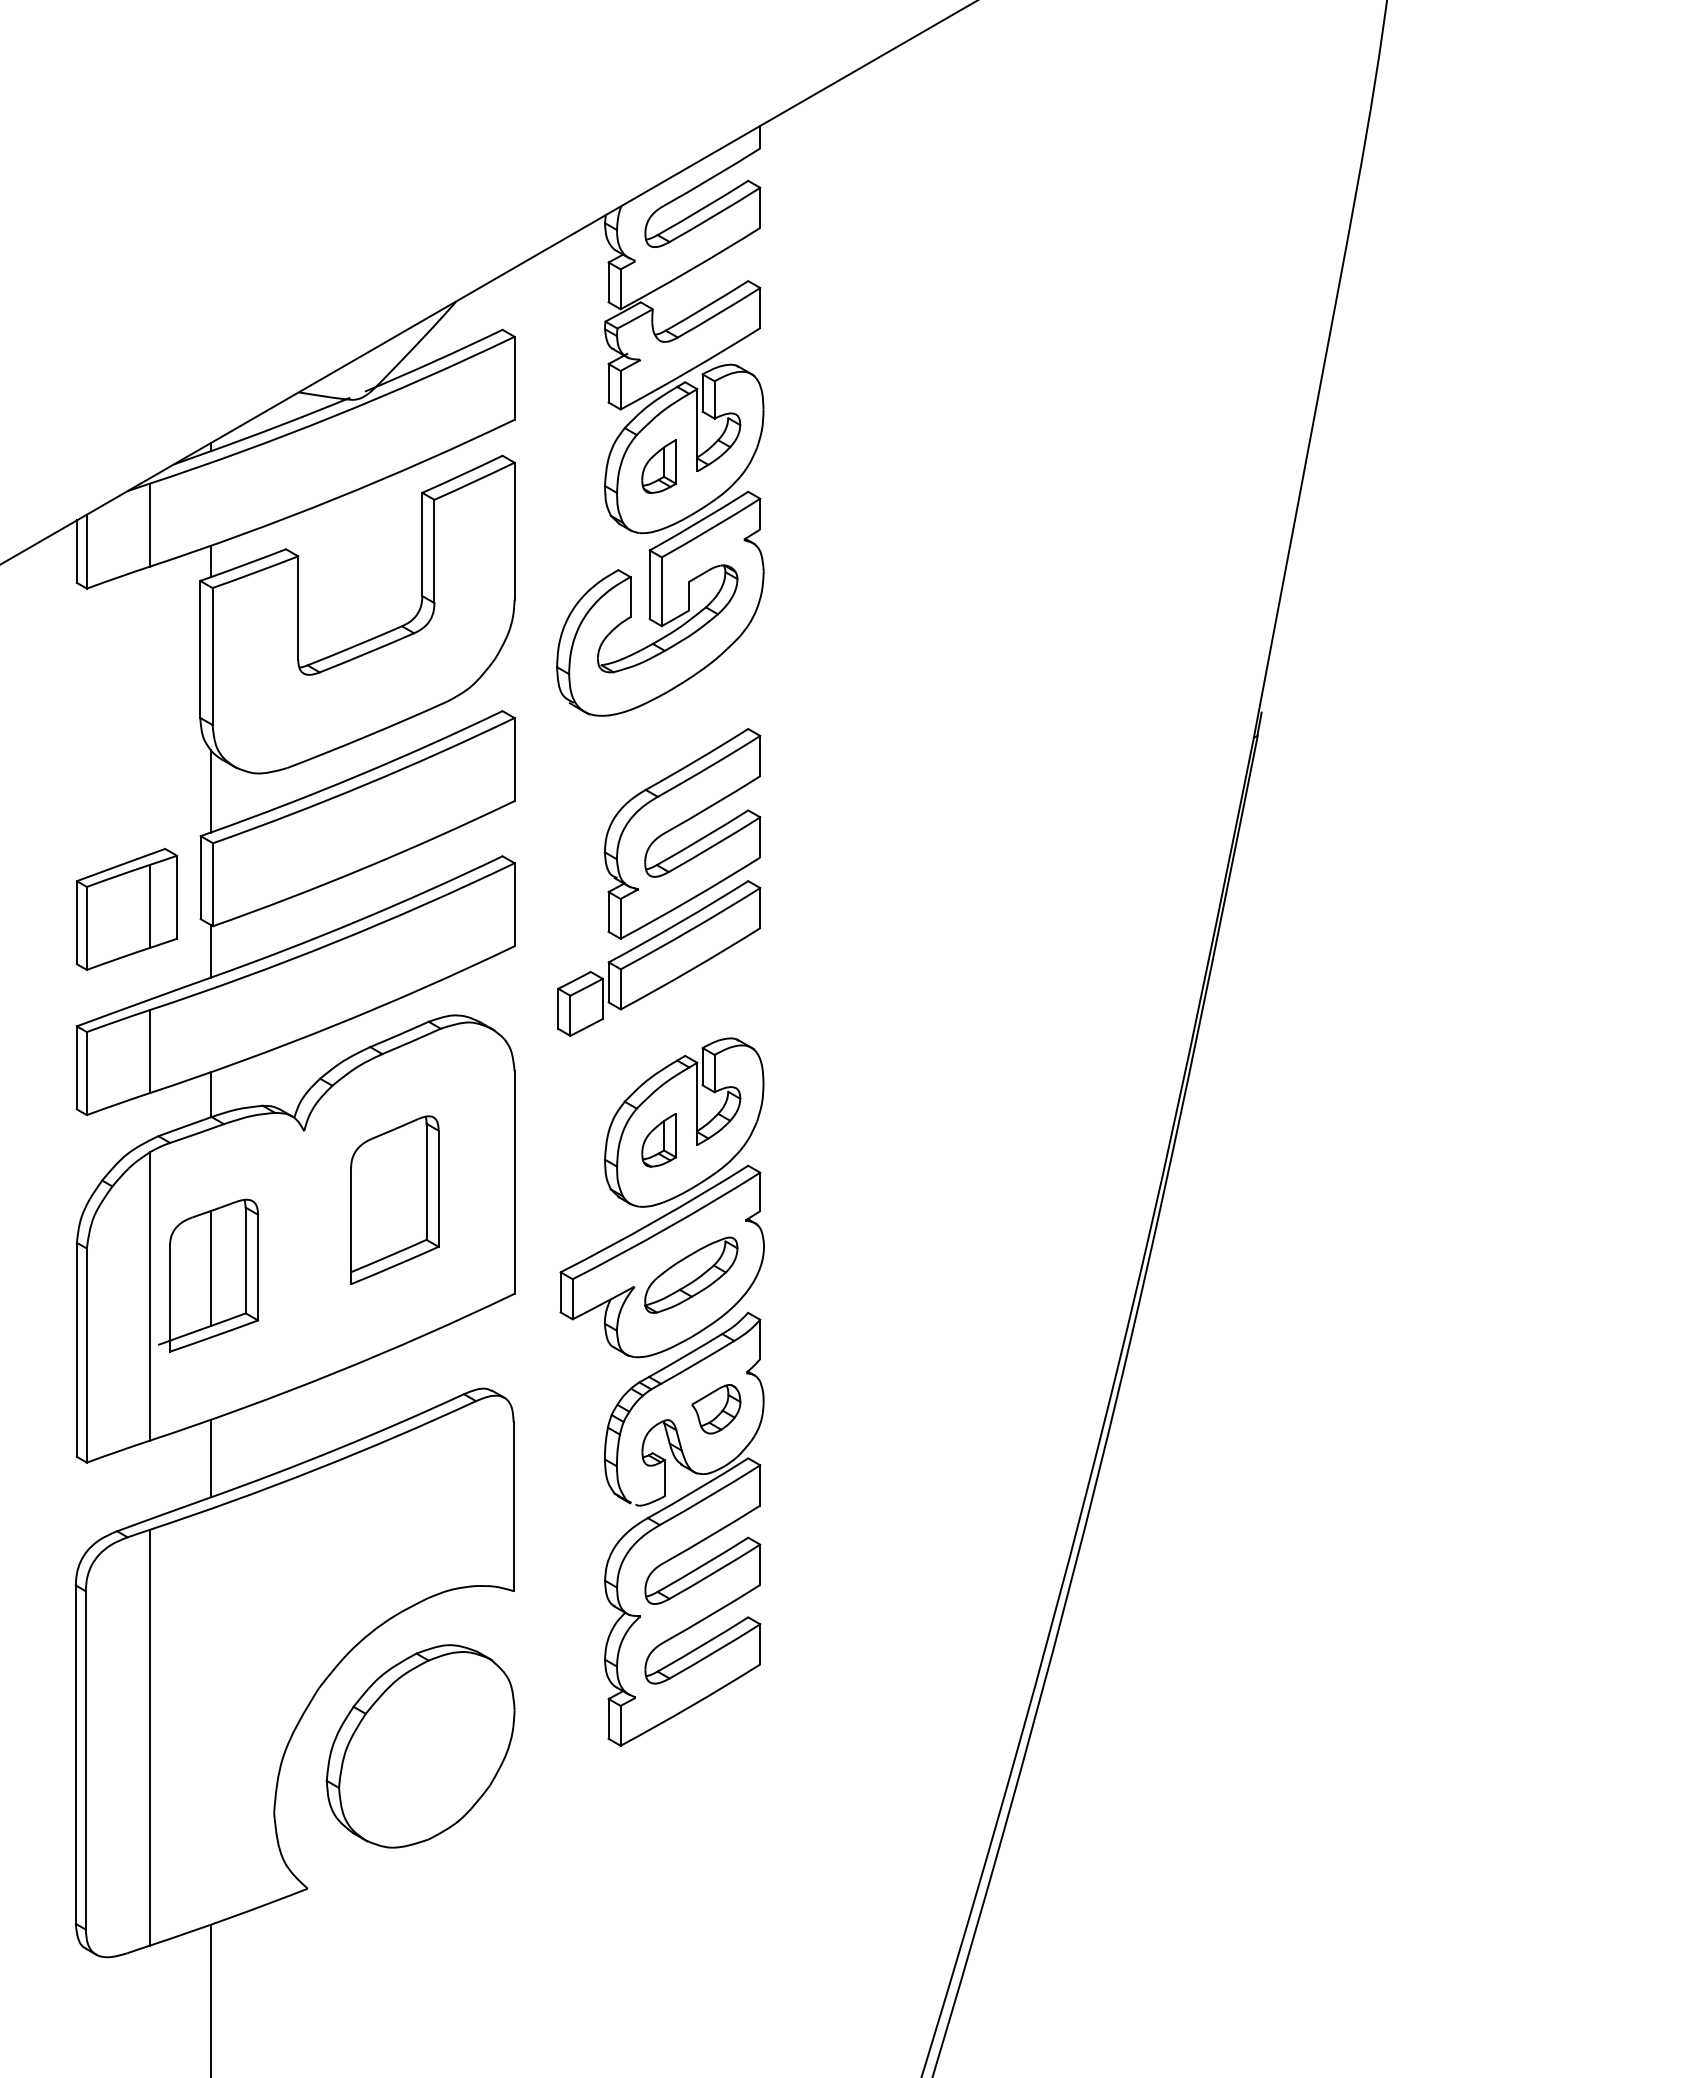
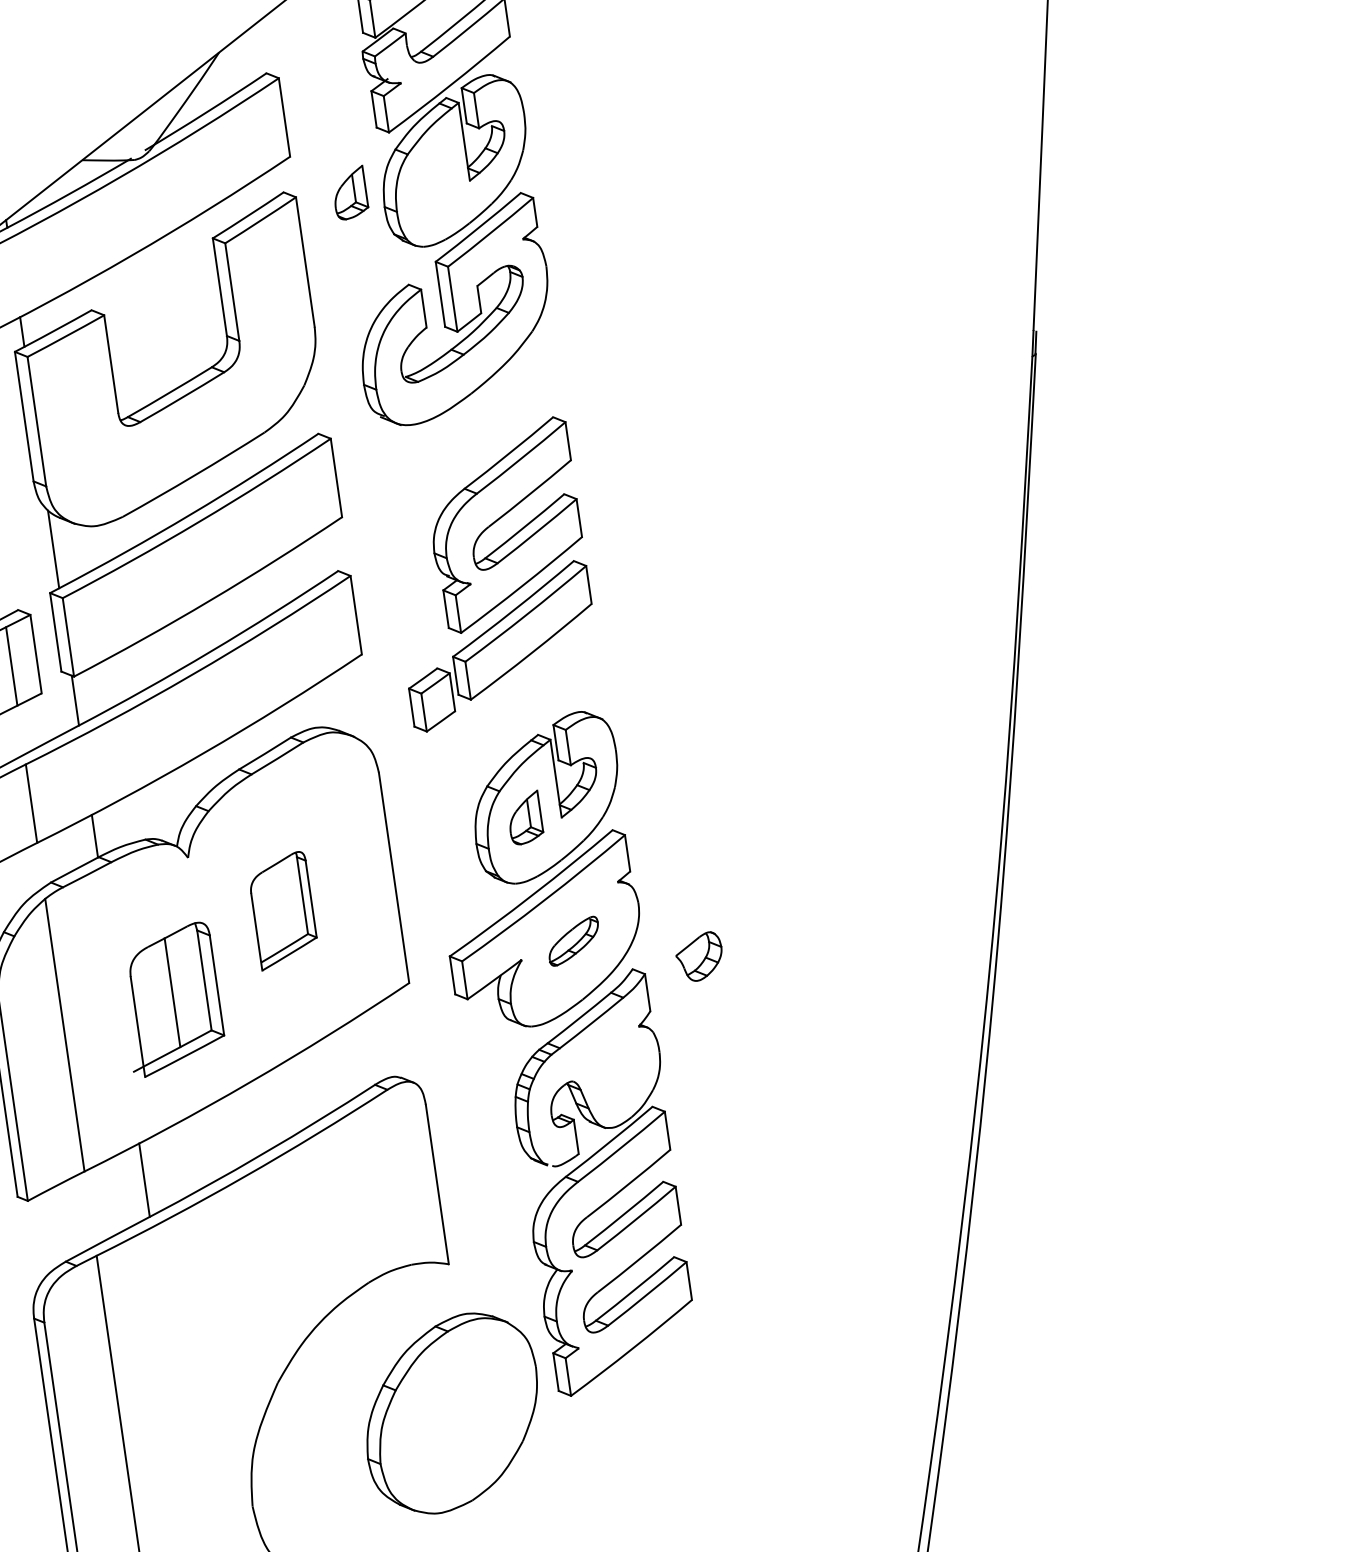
part: (659, 466) -> (350, 193), moved
part: (394, 1199) -> (282, 910), size x0.7
part: (691, 1274) -> (573, 940), size x0.6
part: (208, 1275) -> (171, 999), moved
part: (716, 1409) -> (699, 957), moved
part: (420, 1746) -> (451, 1413), moved

